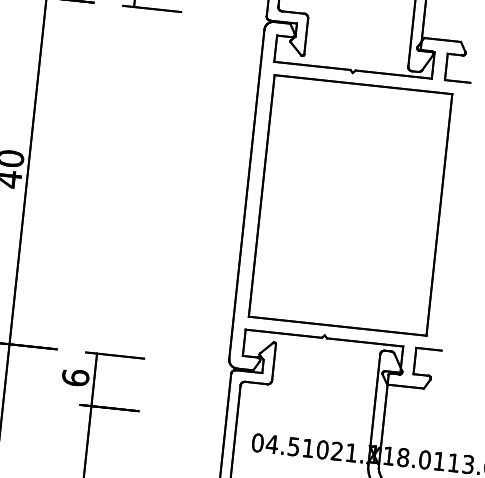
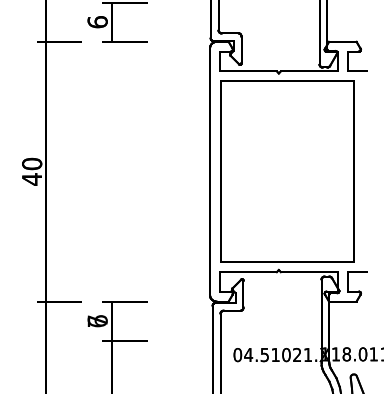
text: (75, 378) -> (97, 321), 6 -> 7

